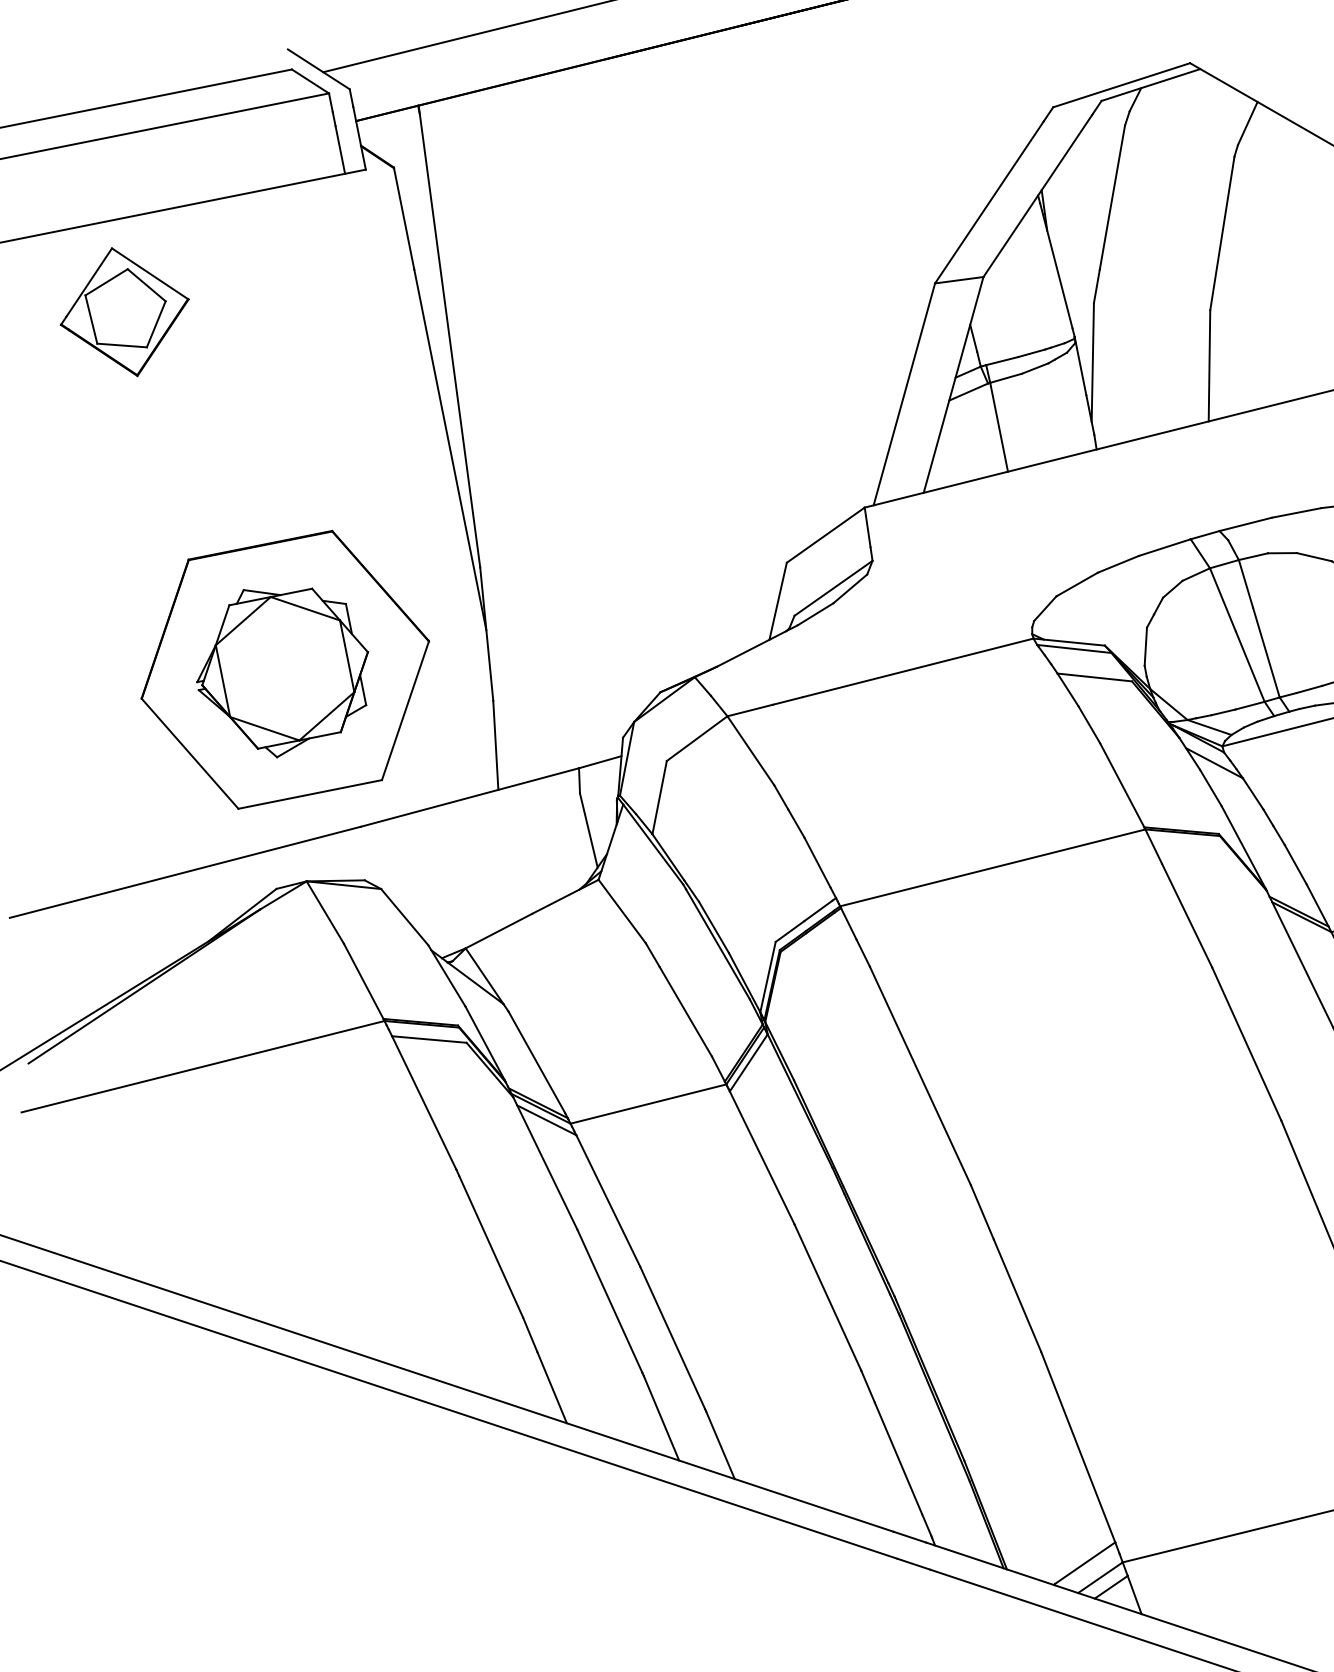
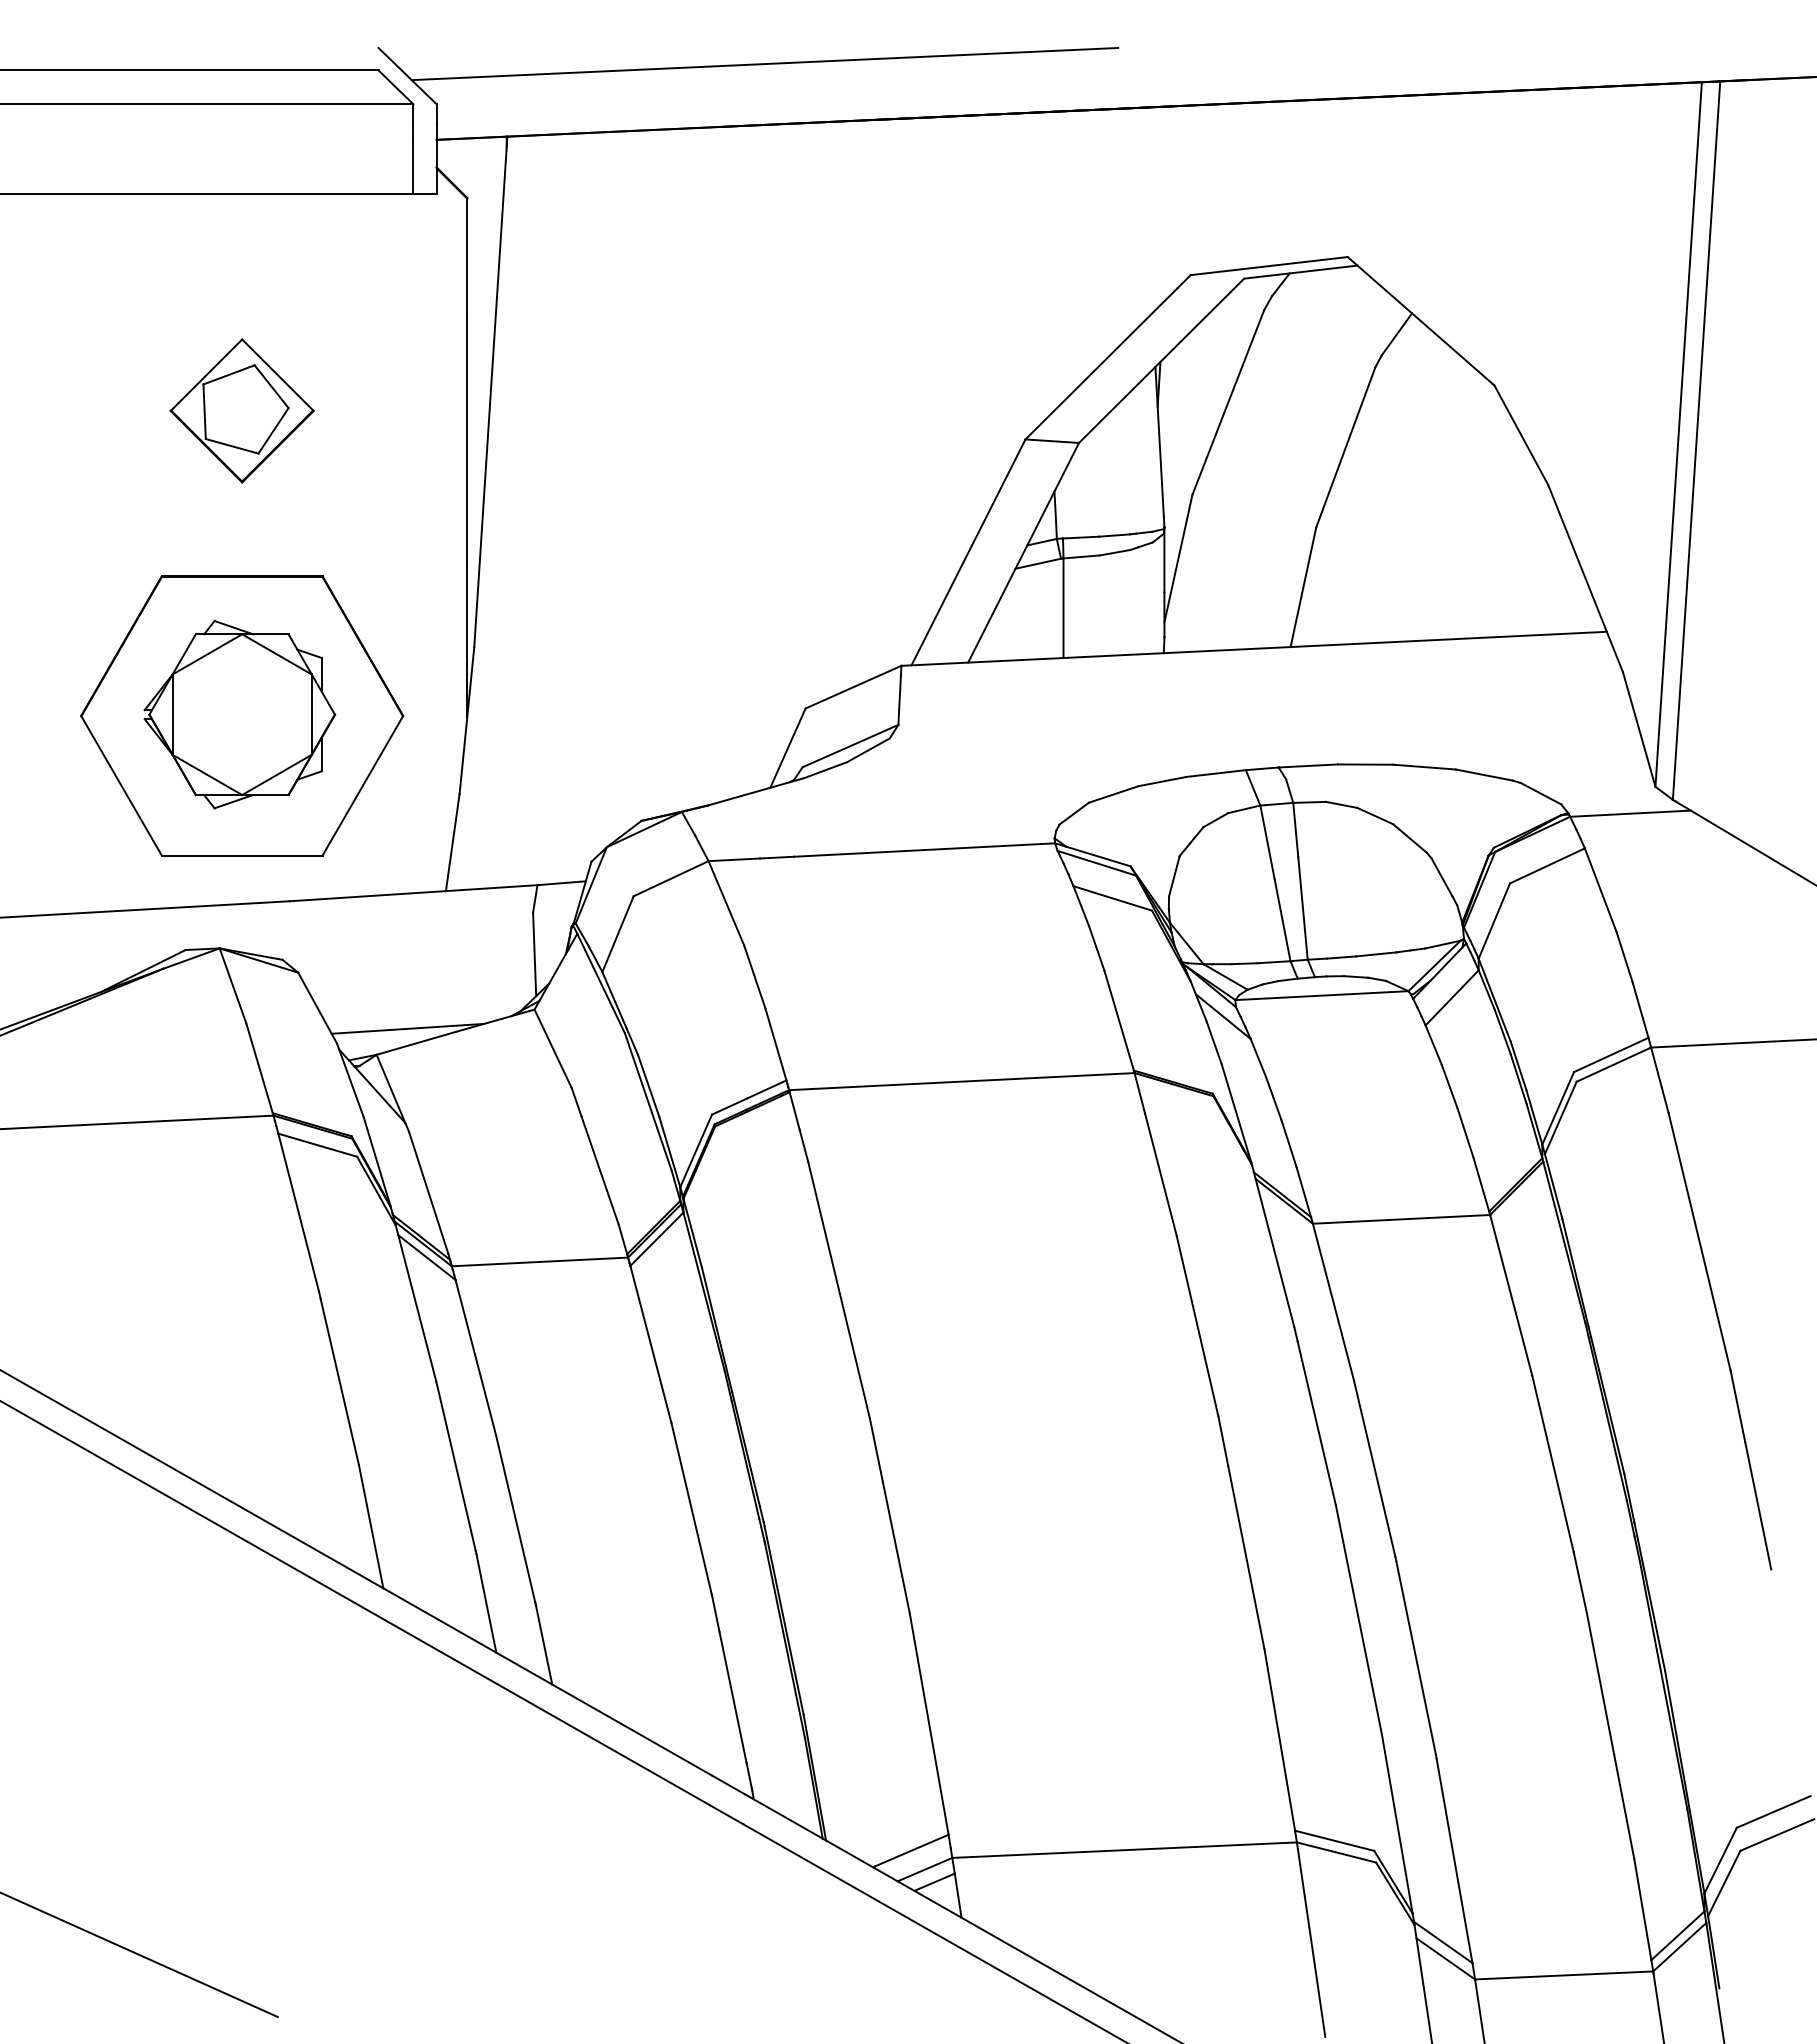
part: (124, 311) -> (241, 410), moved
line: (488, 919) -> (407, 1028), added

